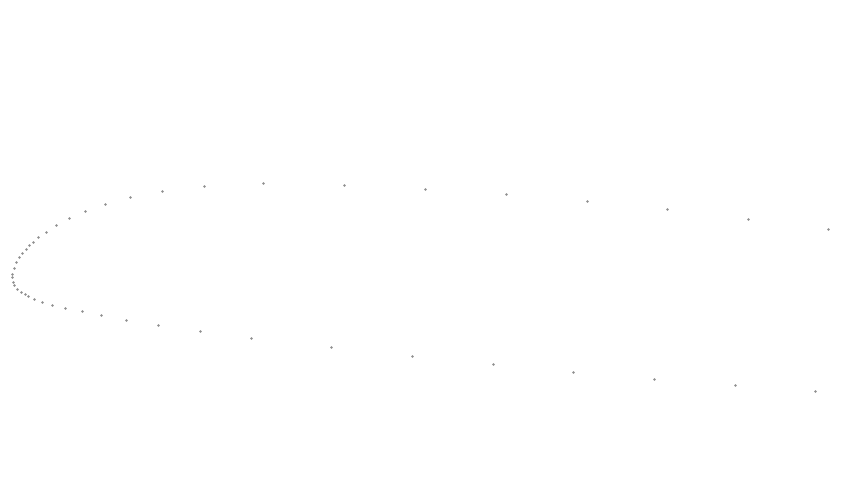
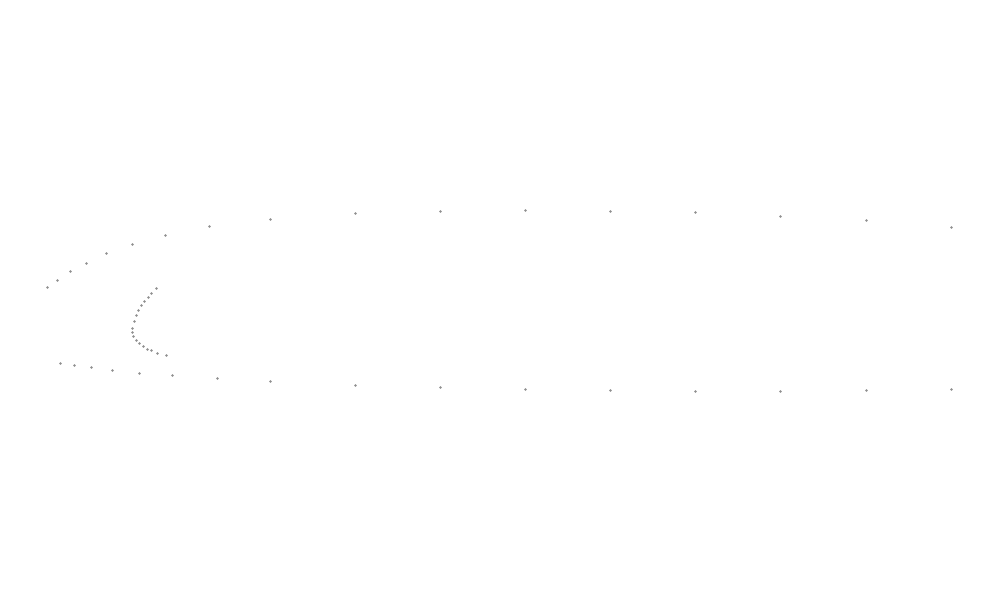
part: (18, 262) -> (137, 315), moved

